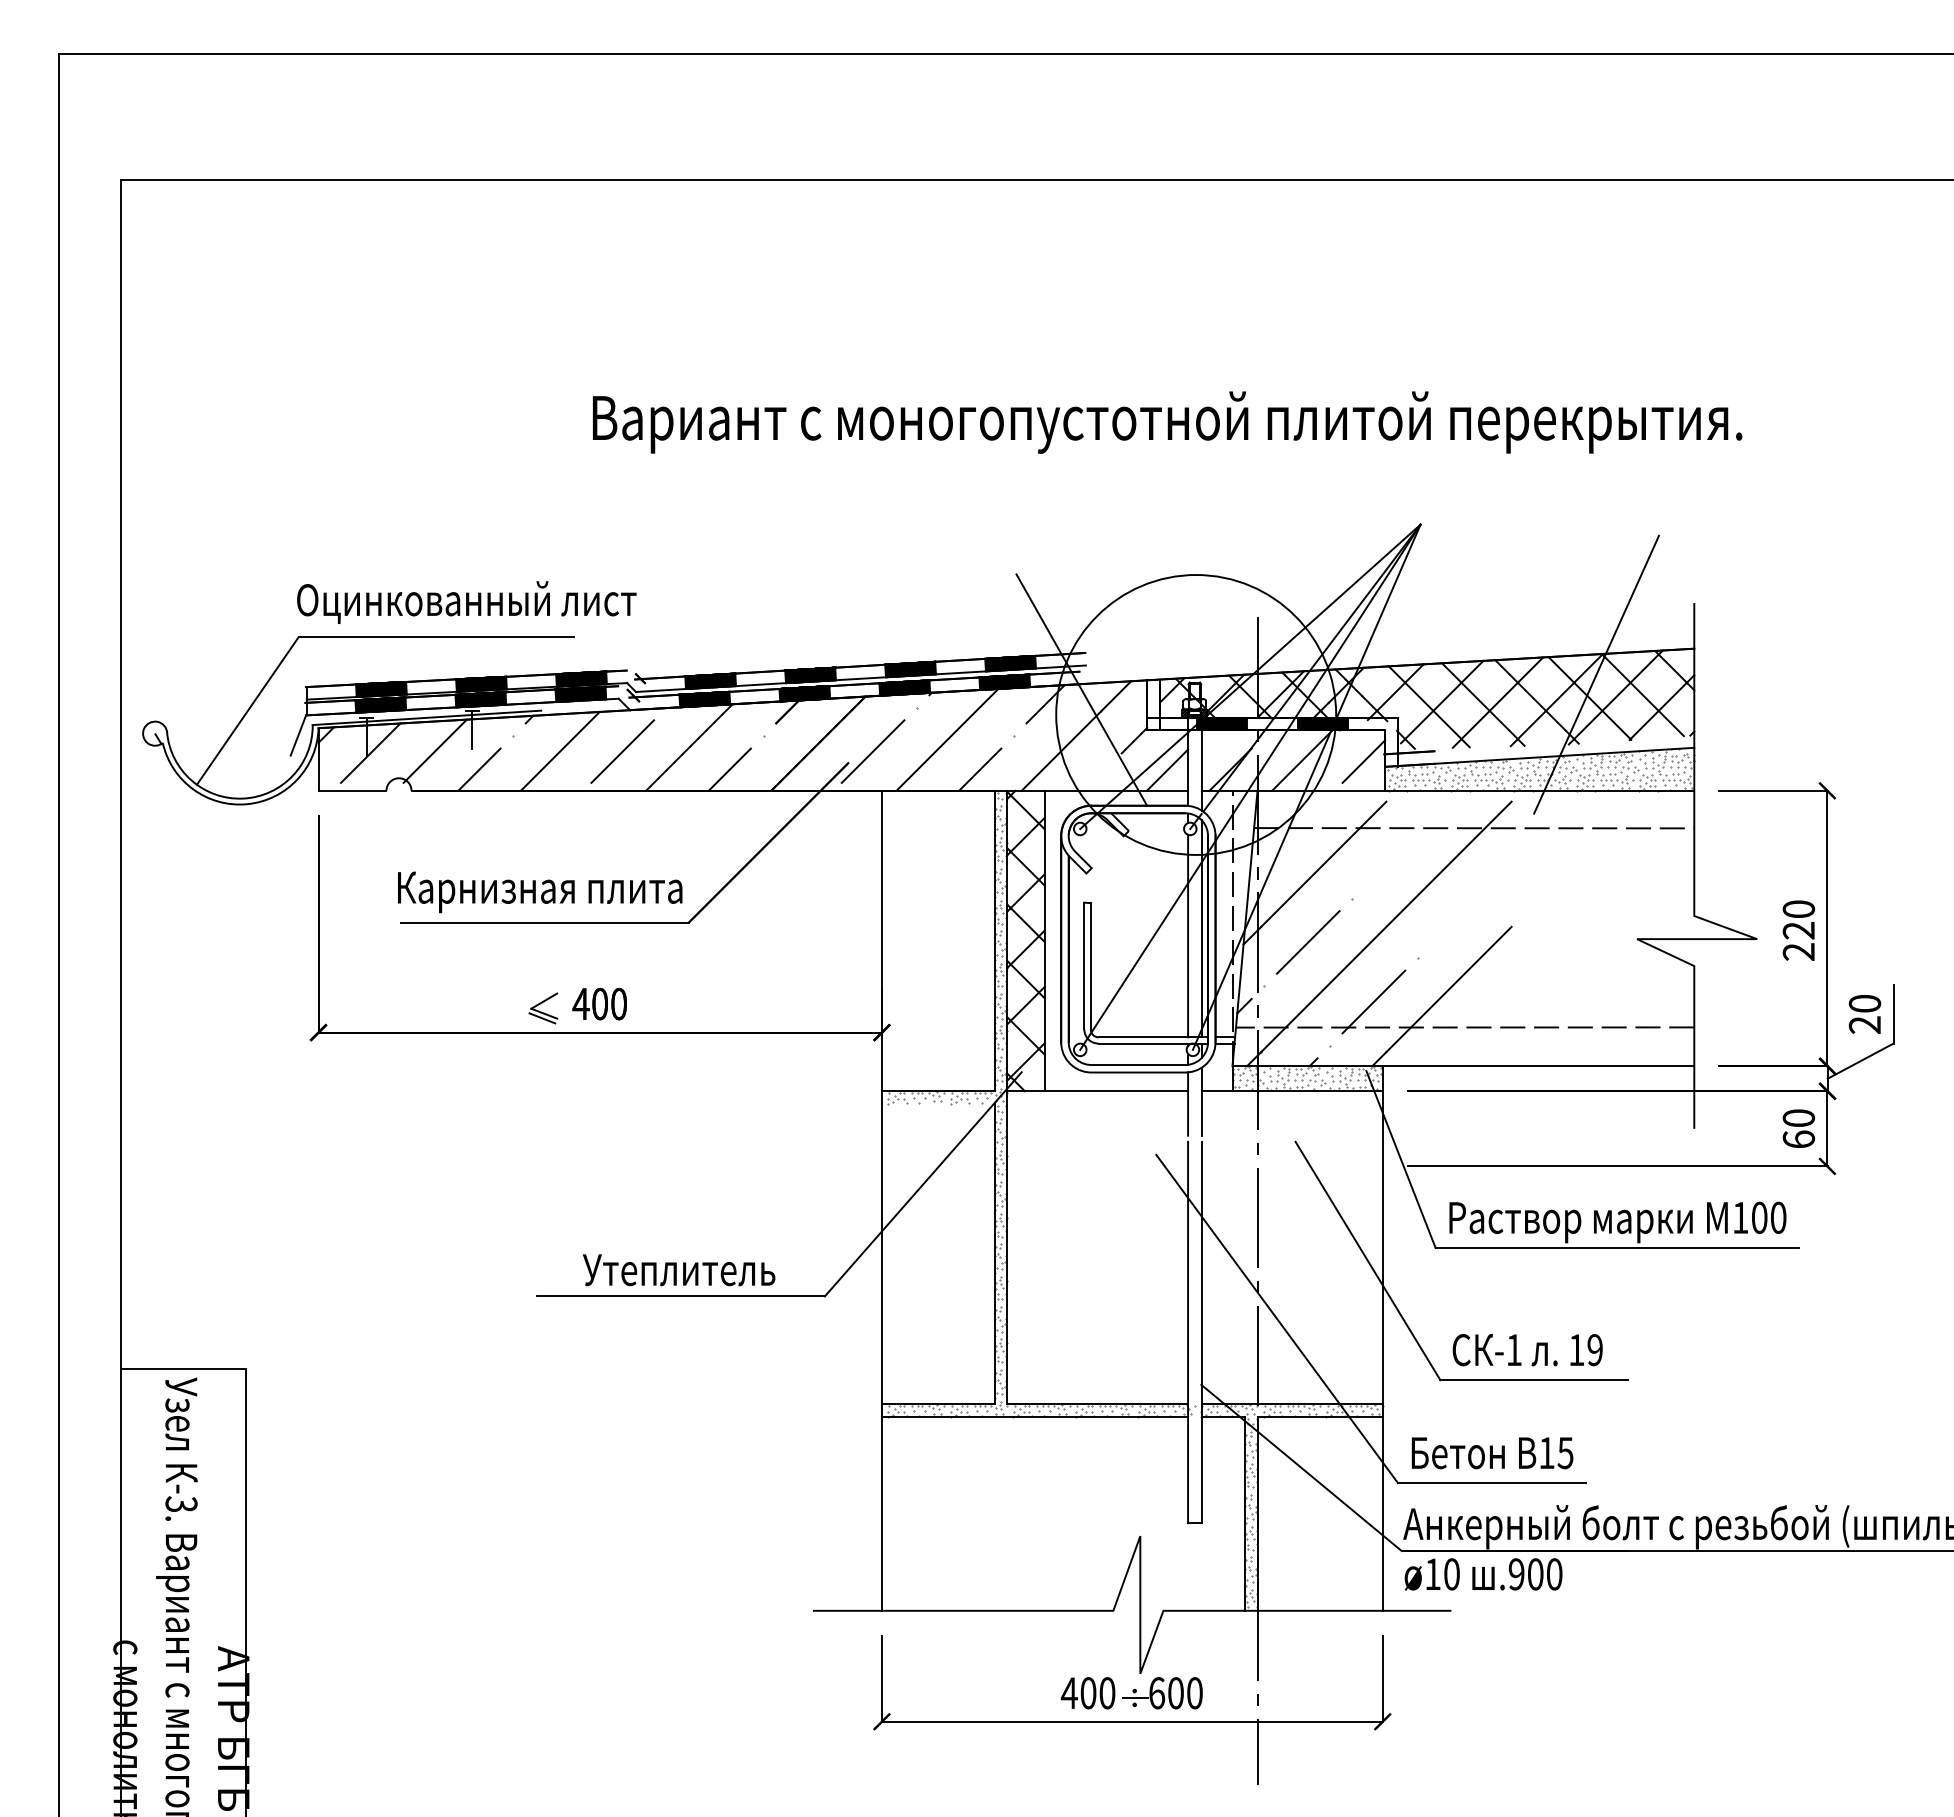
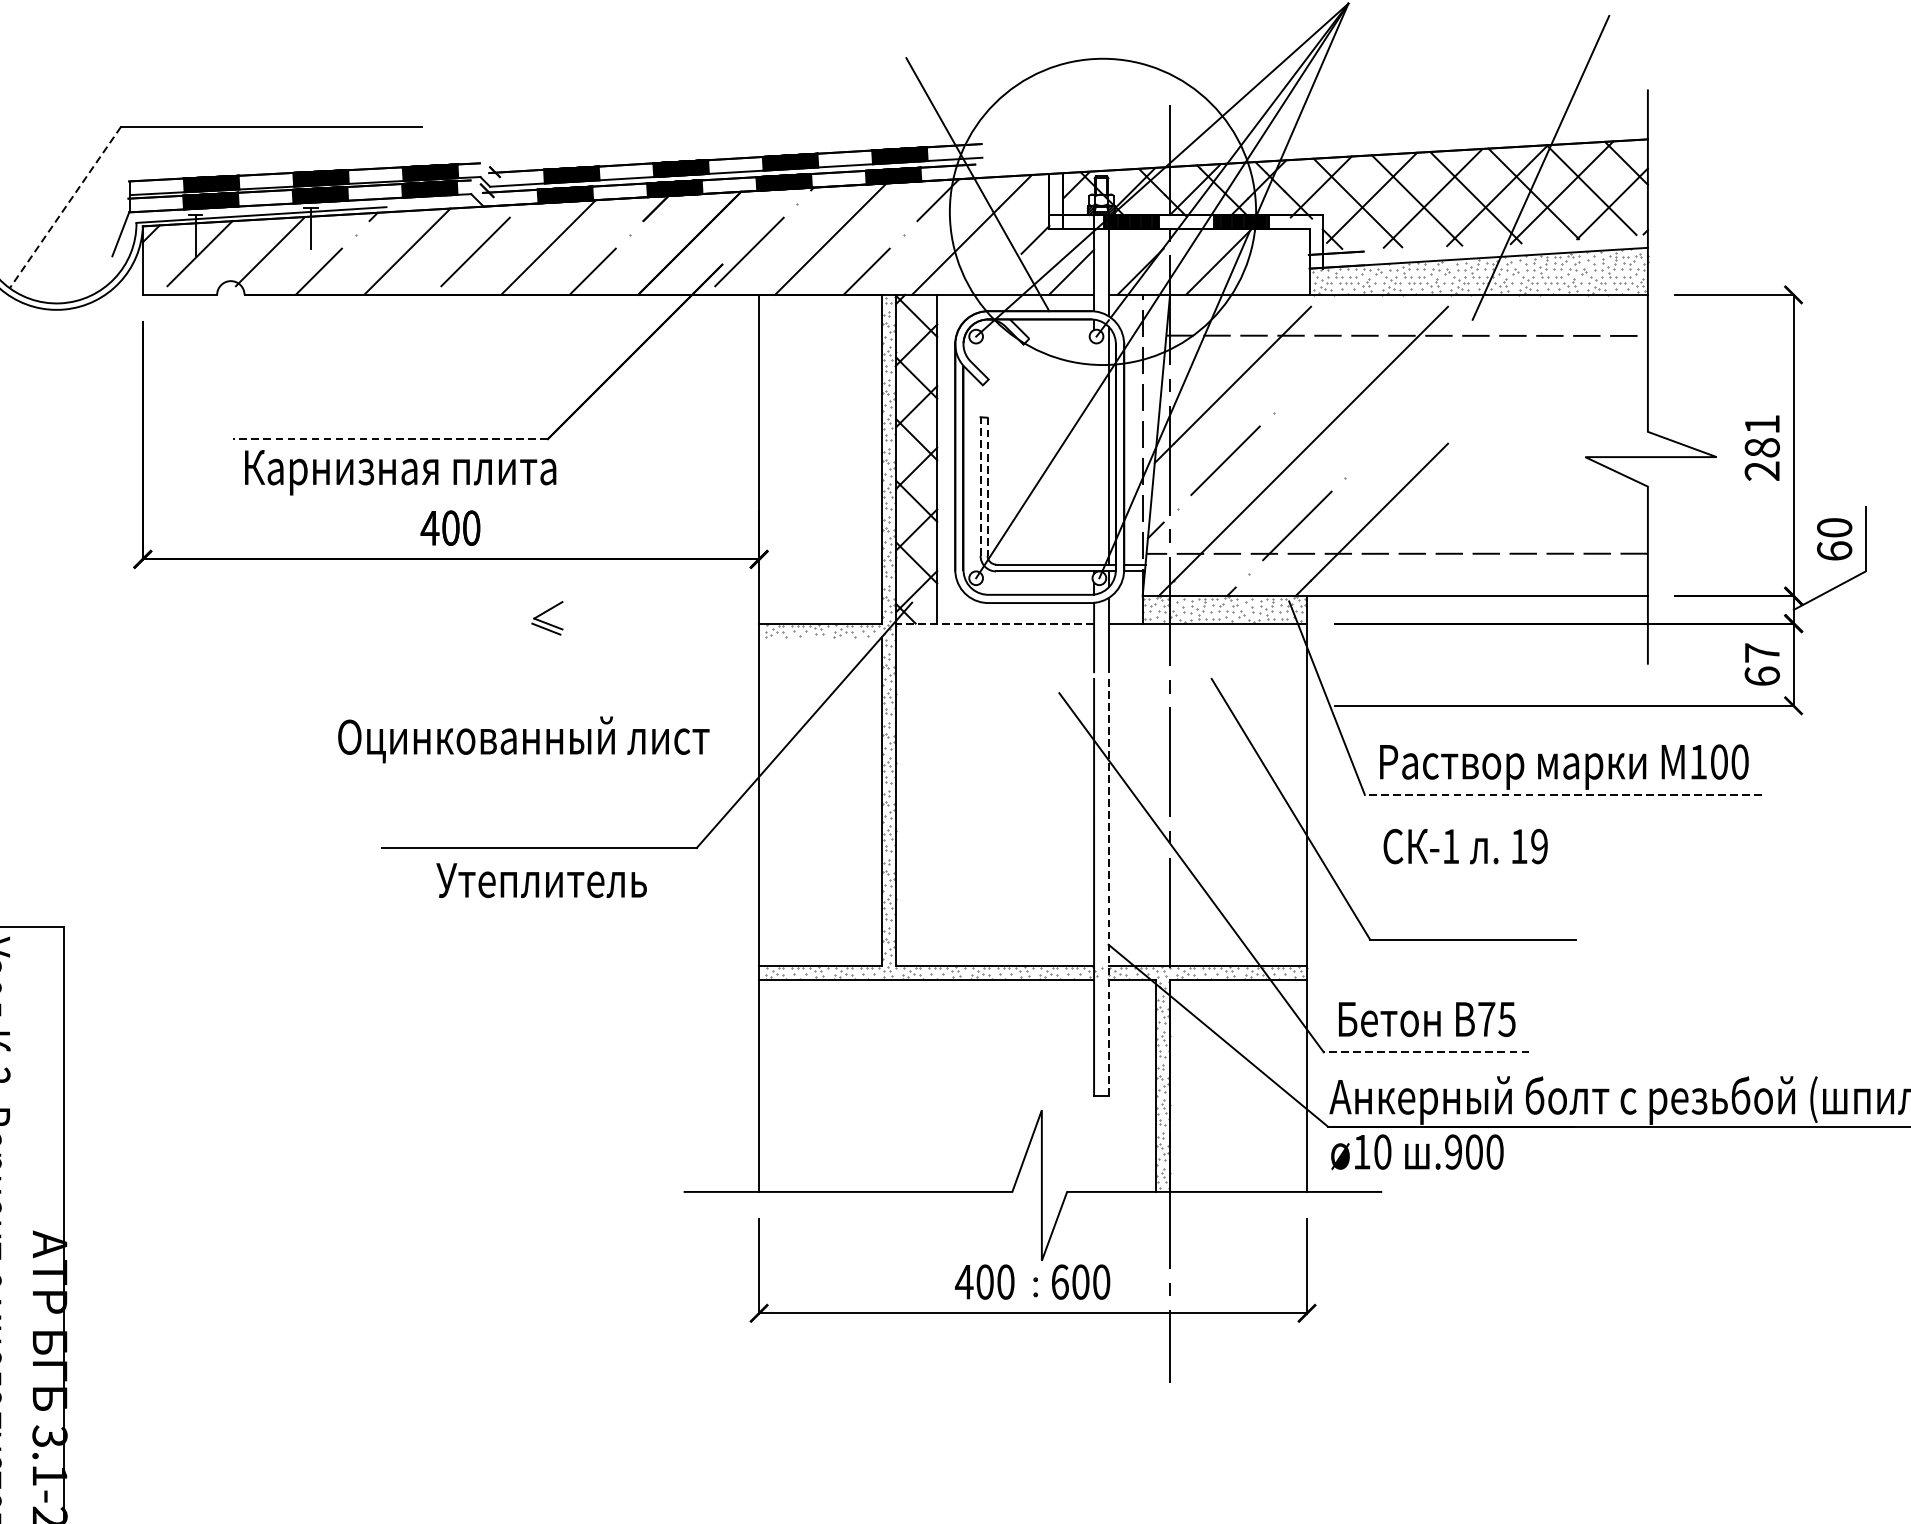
text: (466, 602) -> (523, 739), moved
line: (247, 711) -> (65, 208), solid -> dashed
line: (1363, 761) -> (1286, 262), removed
text: (540, 892) -> (400, 472), moved
text: (1798, 919) -> (1761, 435), 220 -> 281
line: (544, 922) -> (390, 438), solid -> dashed
line: (1188, 935) -> (1094, 453), removed
line: (1084, 965) -> (980, 485), solid -> dashed
line: (1090, 966) -> (987, 487), solid -> dashed
part: (543, 1008) -> (547, 618), moved
text: (1864, 1024) -> (1834, 550), 20 -> 60
line: (1097, 1091) -> (995, 623), solid -> dashed
text: (1798, 1117) -> (1761, 652), 60 -> 67
line: (1617, 1247) -> (1563, 794), solid -> dashed
text: (678, 1270) -> (540, 880), moved
line: (1201, 1332) -> (1108, 887), solid -> dashed
text: (1527, 1350) -> (1465, 846), moved
text: (1546, 1452) -> (1486, 1018), 15 -> 75
line: (1491, 1483) -> (1426, 1052), solid -> dashed
line: (1134, 1698) -> (1035, 1287), removed

